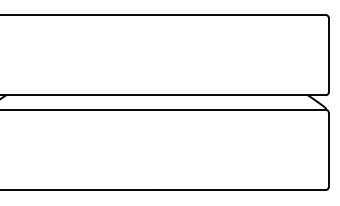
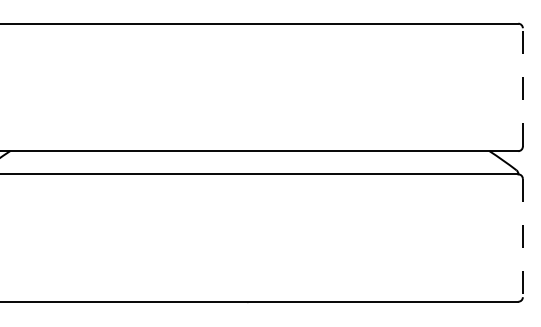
line: (328, 54) -> (522, 86), solid -> dashed
line: (328, 150) -> (522, 239), solid -> dashed

